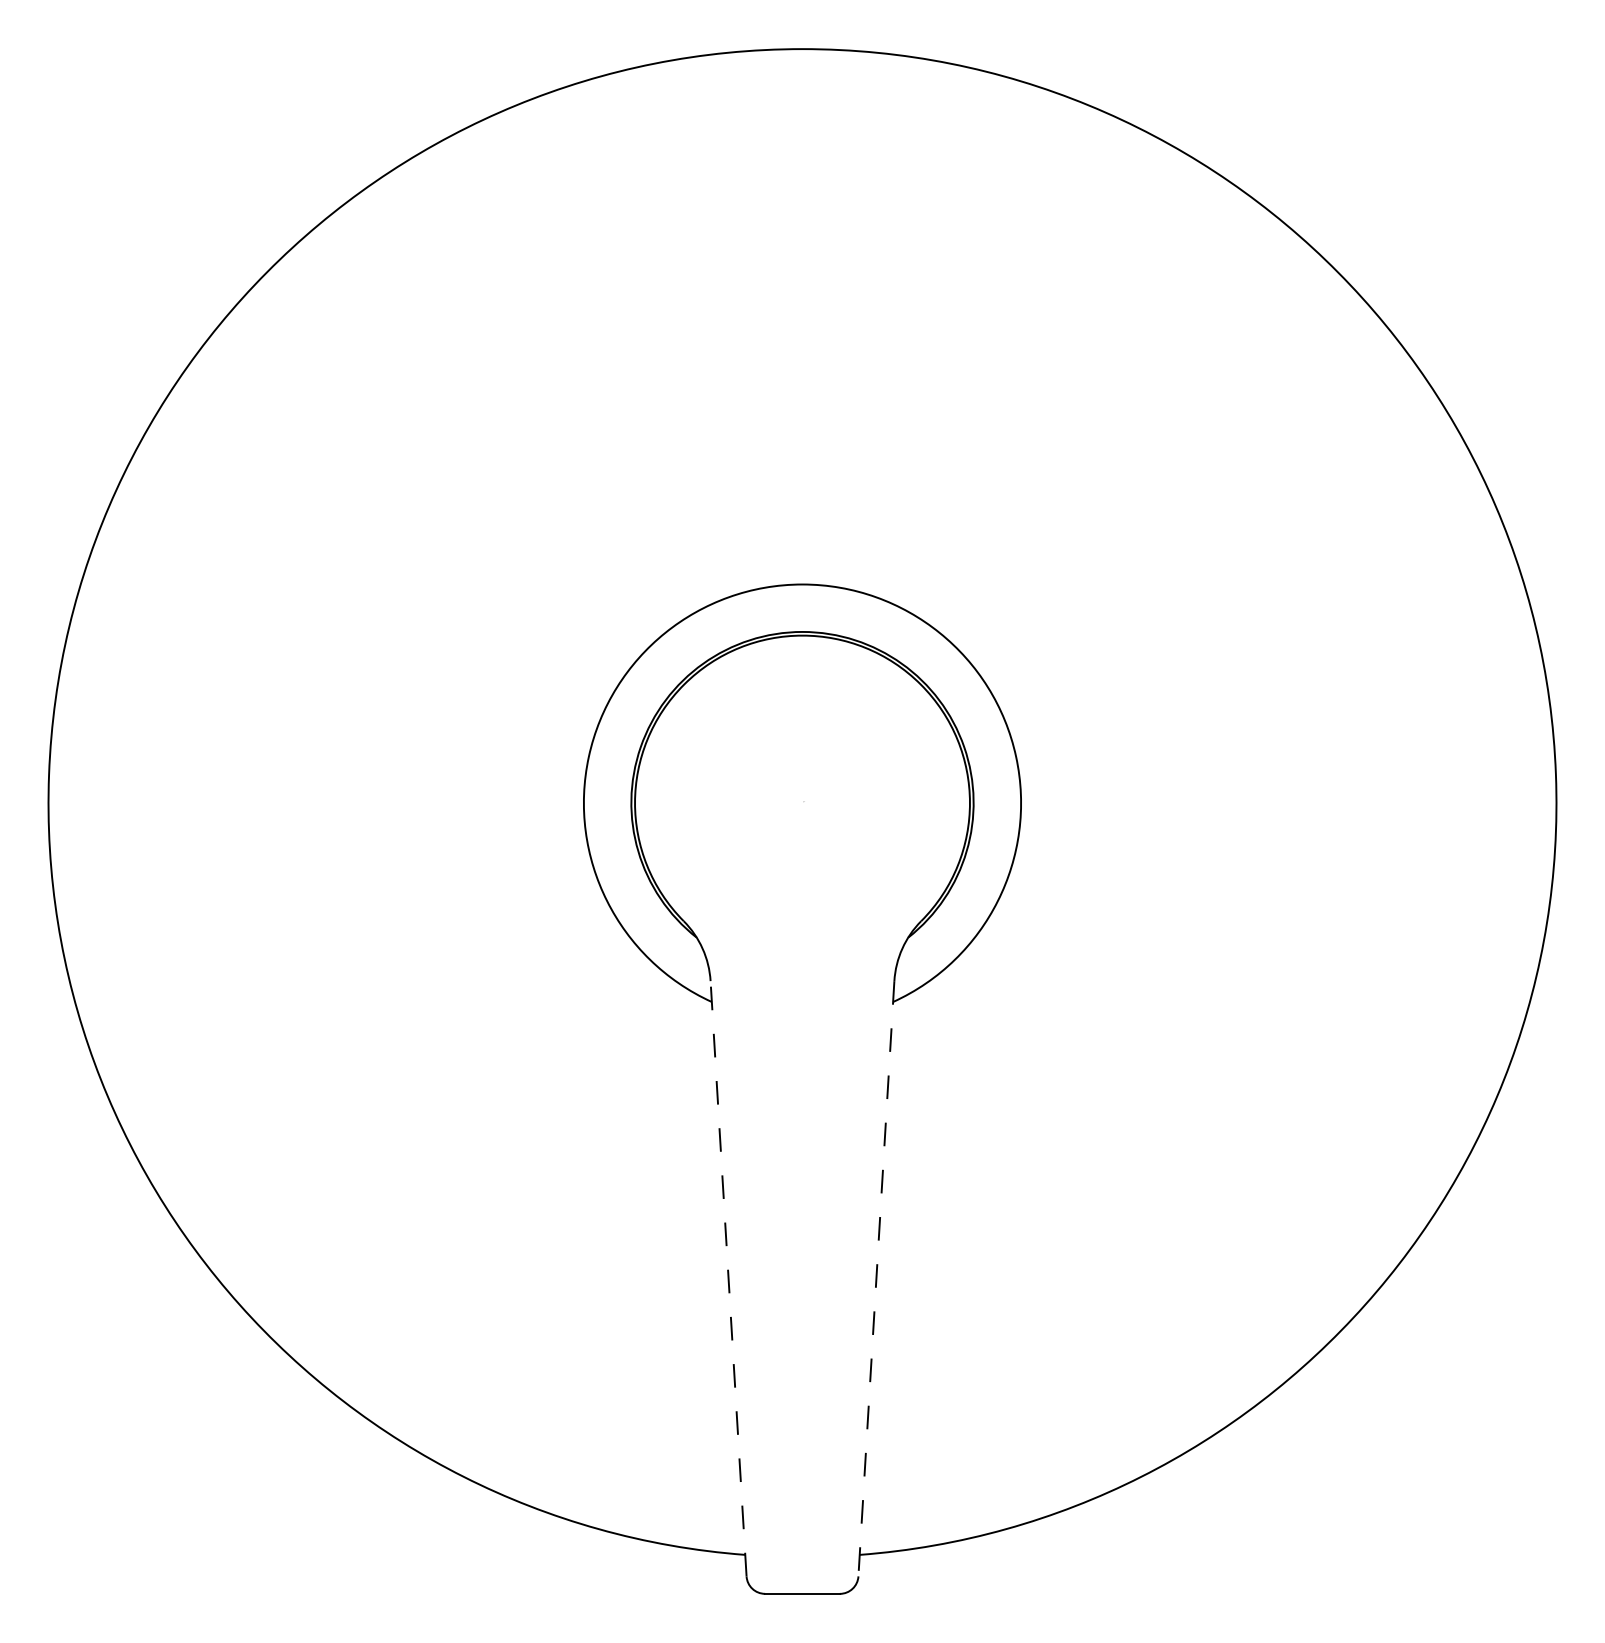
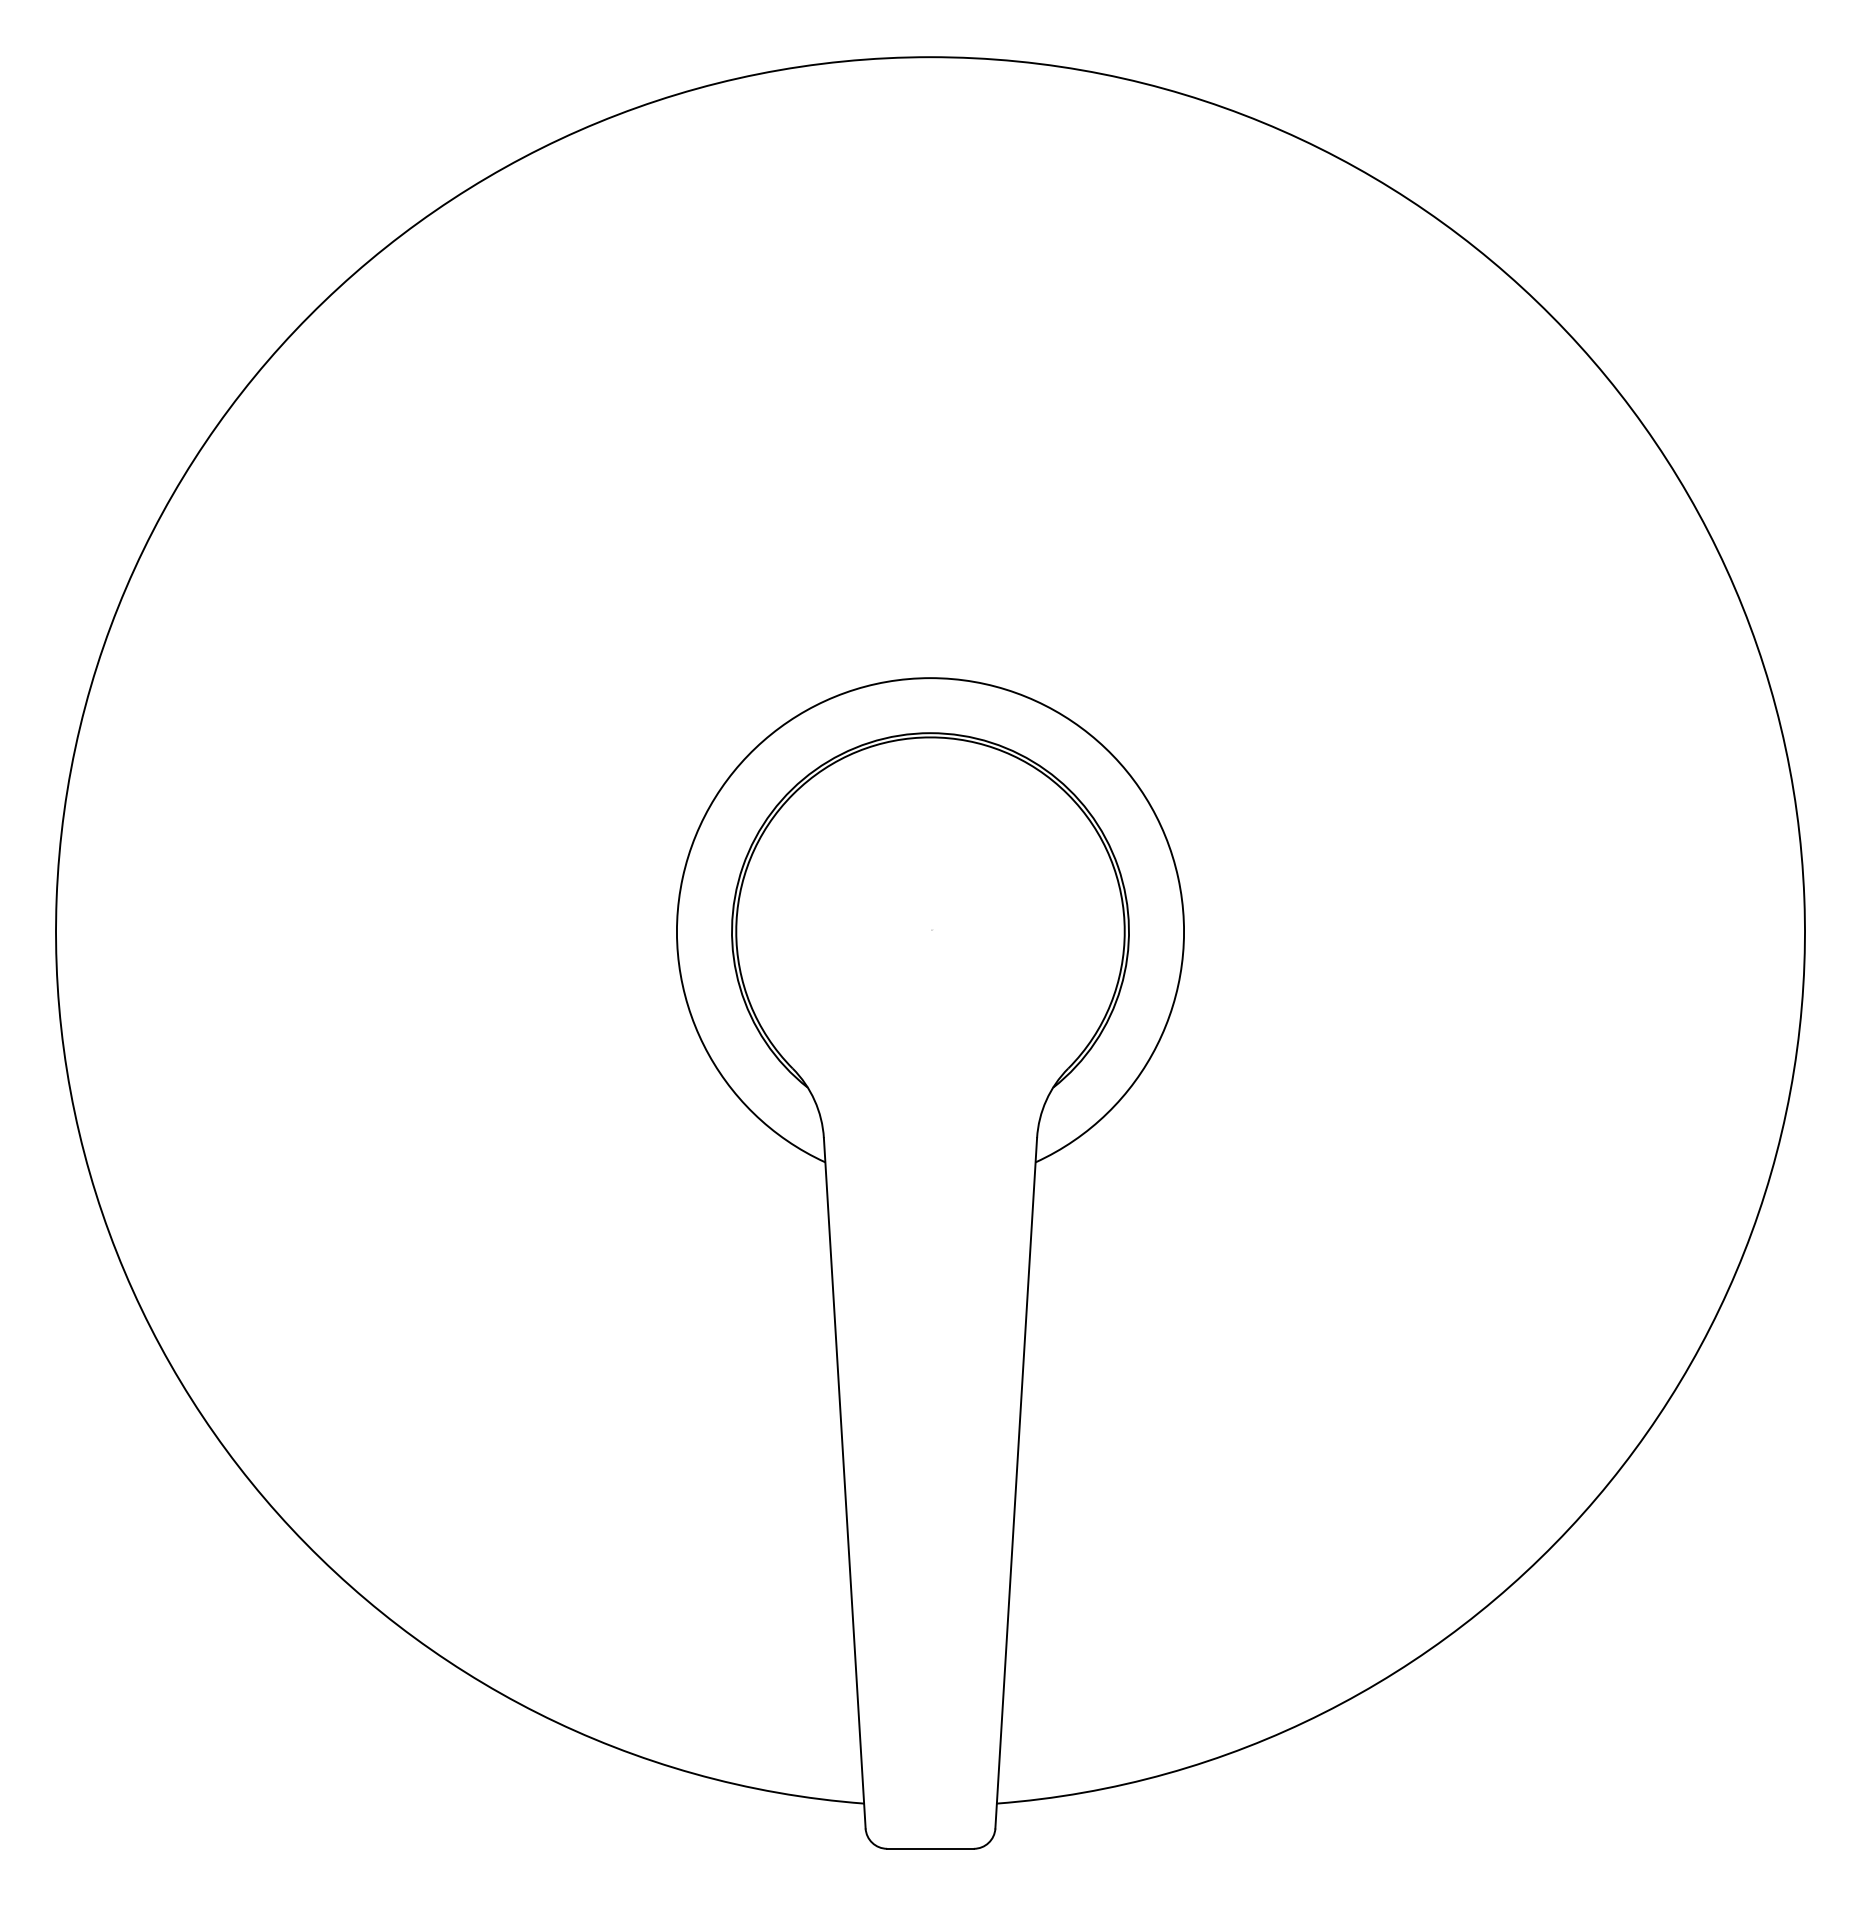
line: (728, 1278) -> (844, 1483), dashed -> solid
line: (876, 1278) -> (1016, 1483), dashed -> solid

